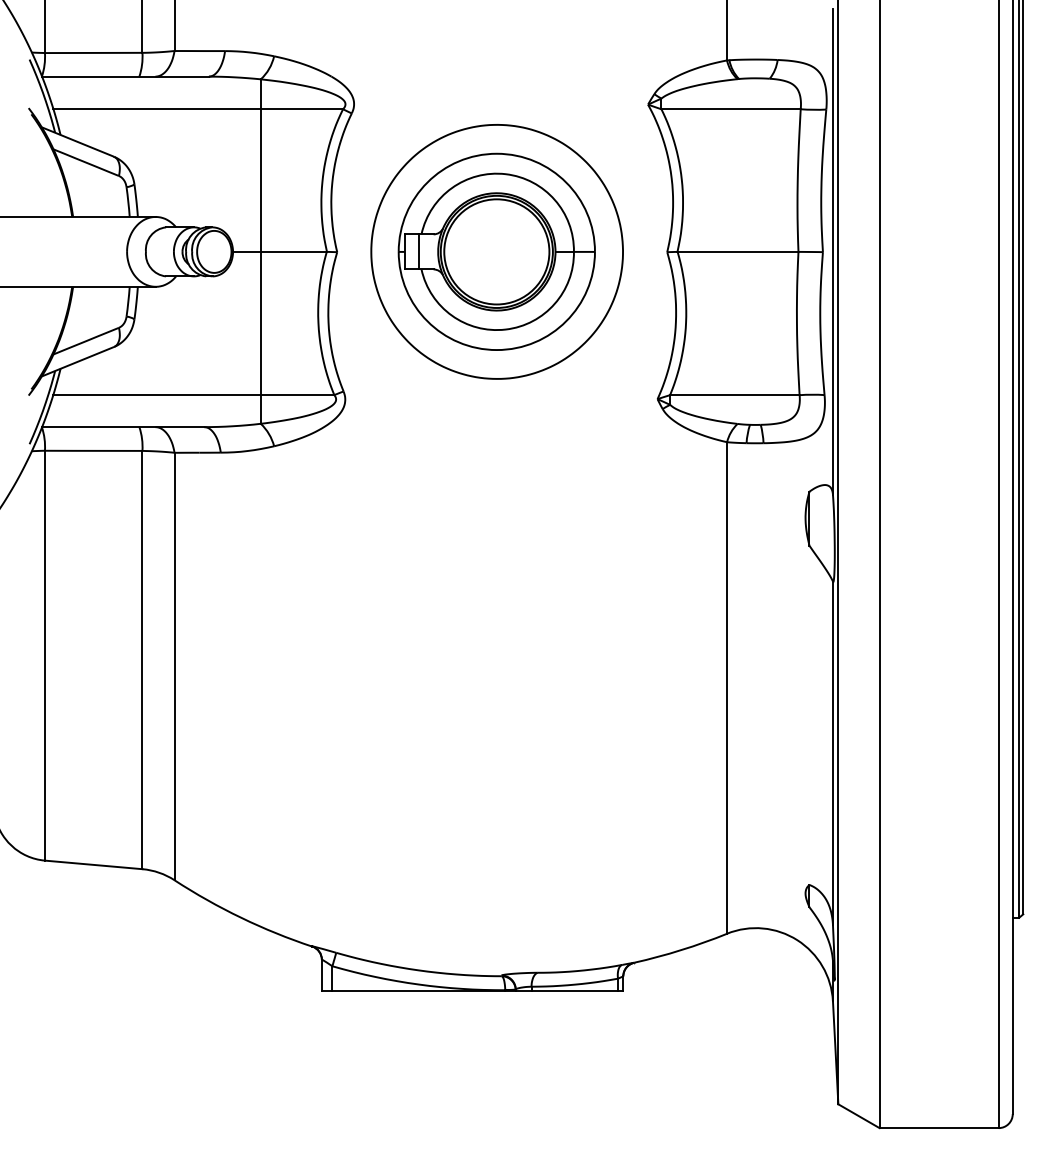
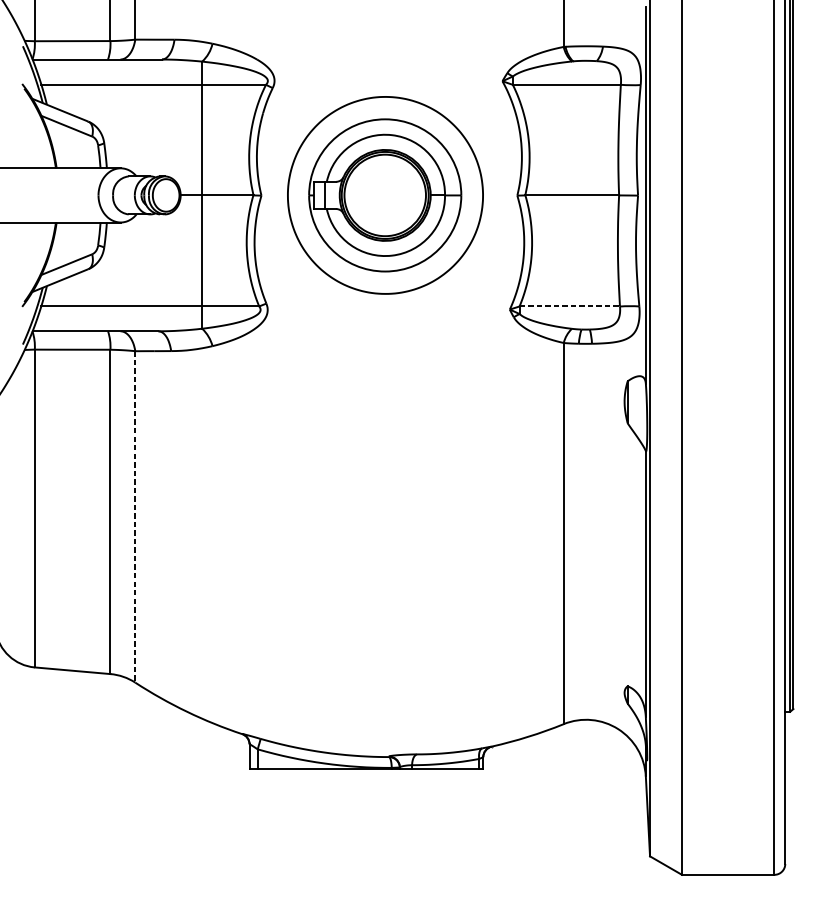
line: (734, 395) -> (569, 306), solid -> dashed
line: (174, 666) -> (135, 516), solid -> dashed

